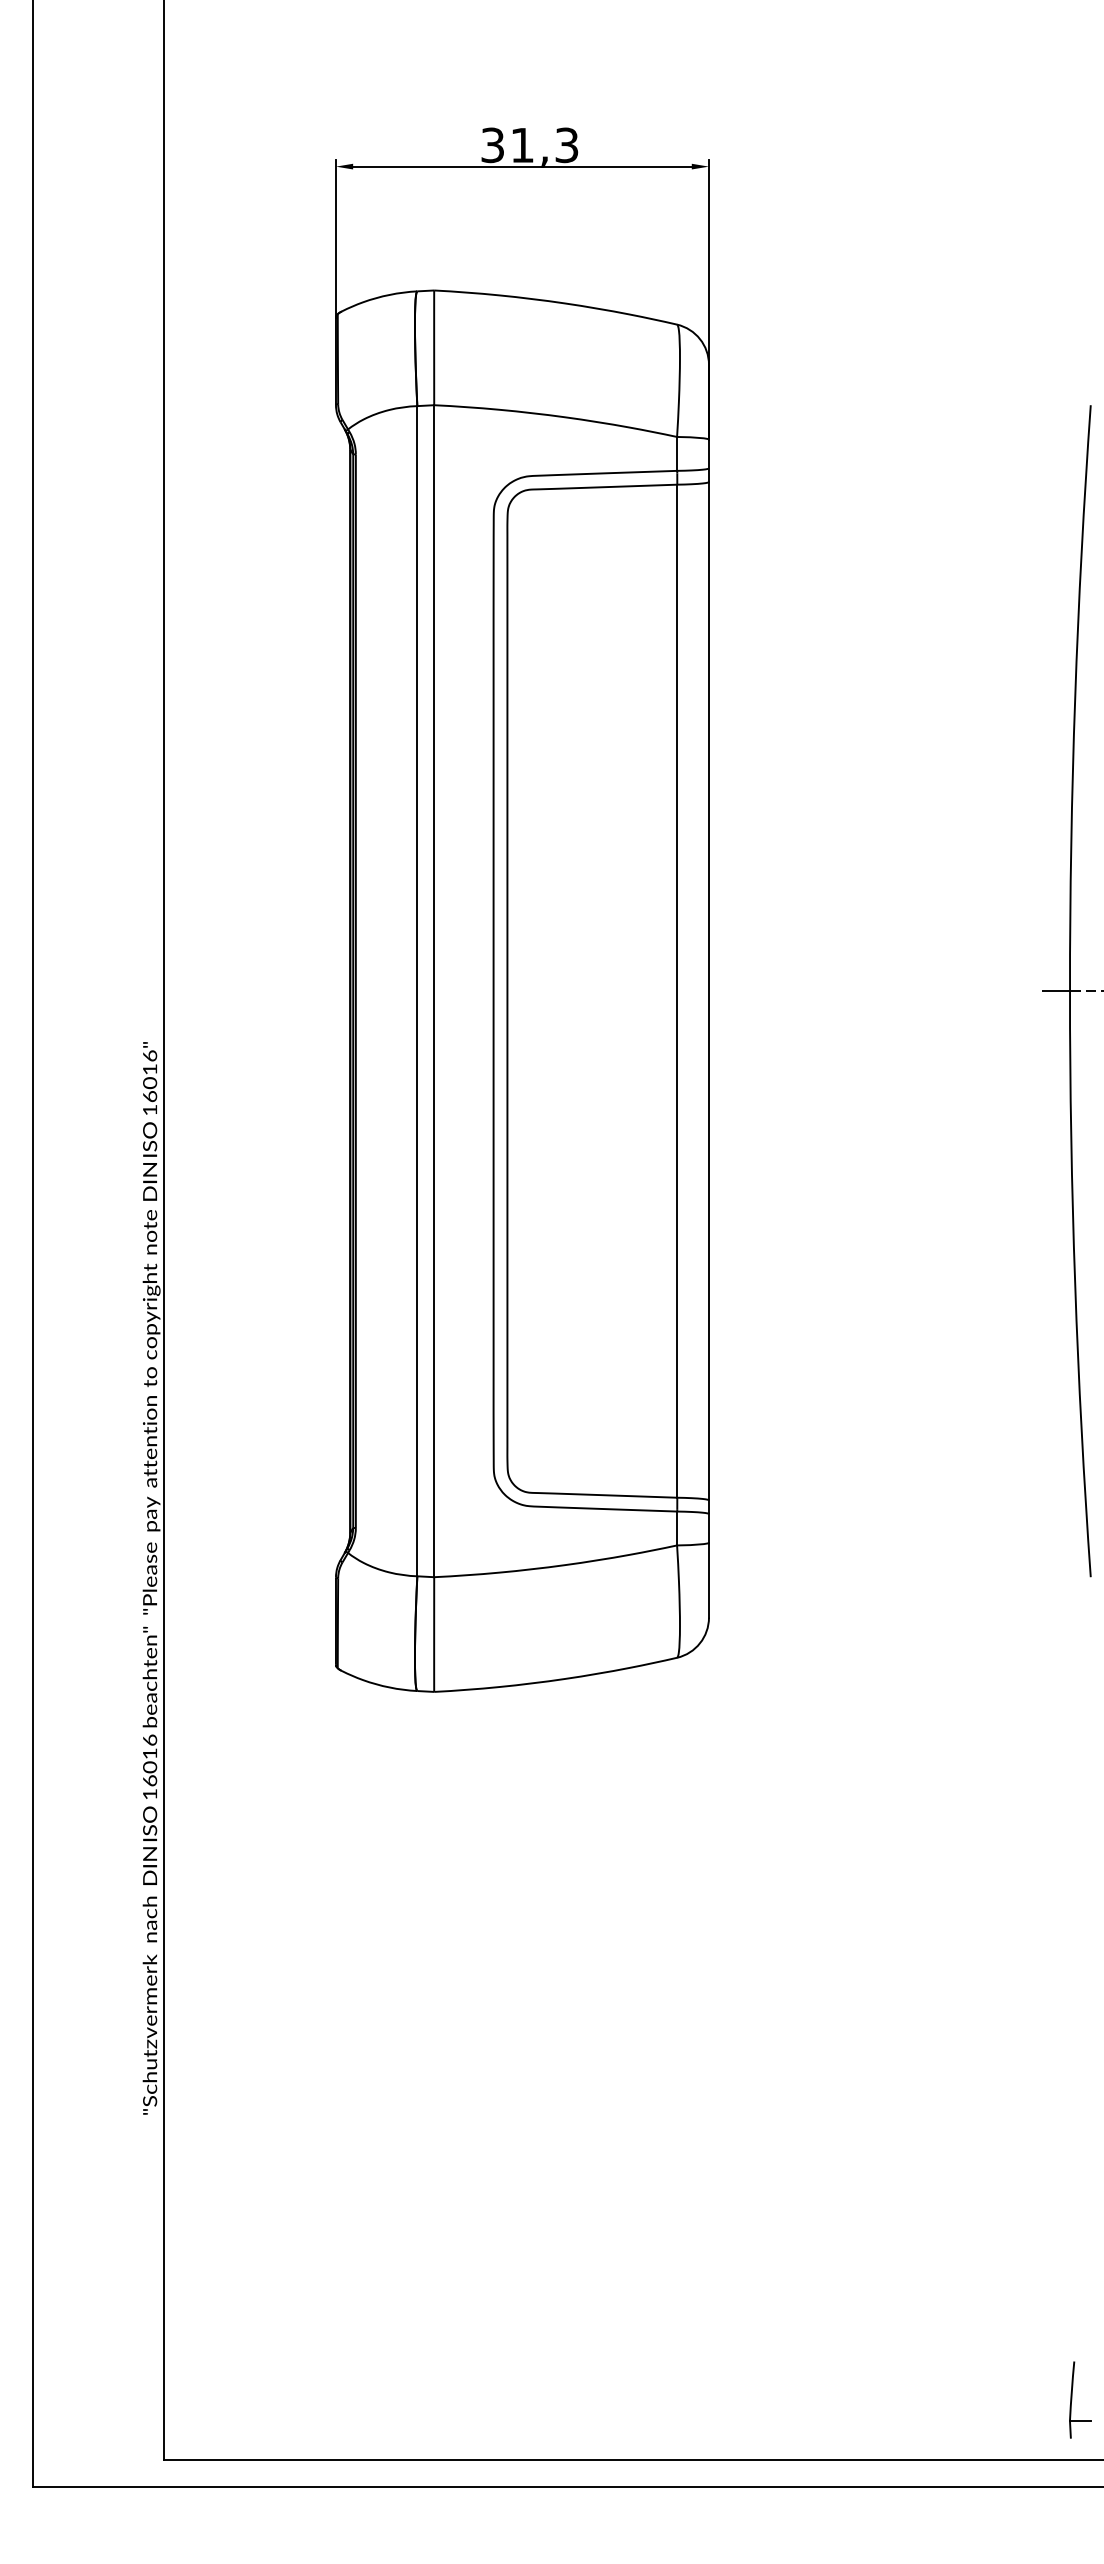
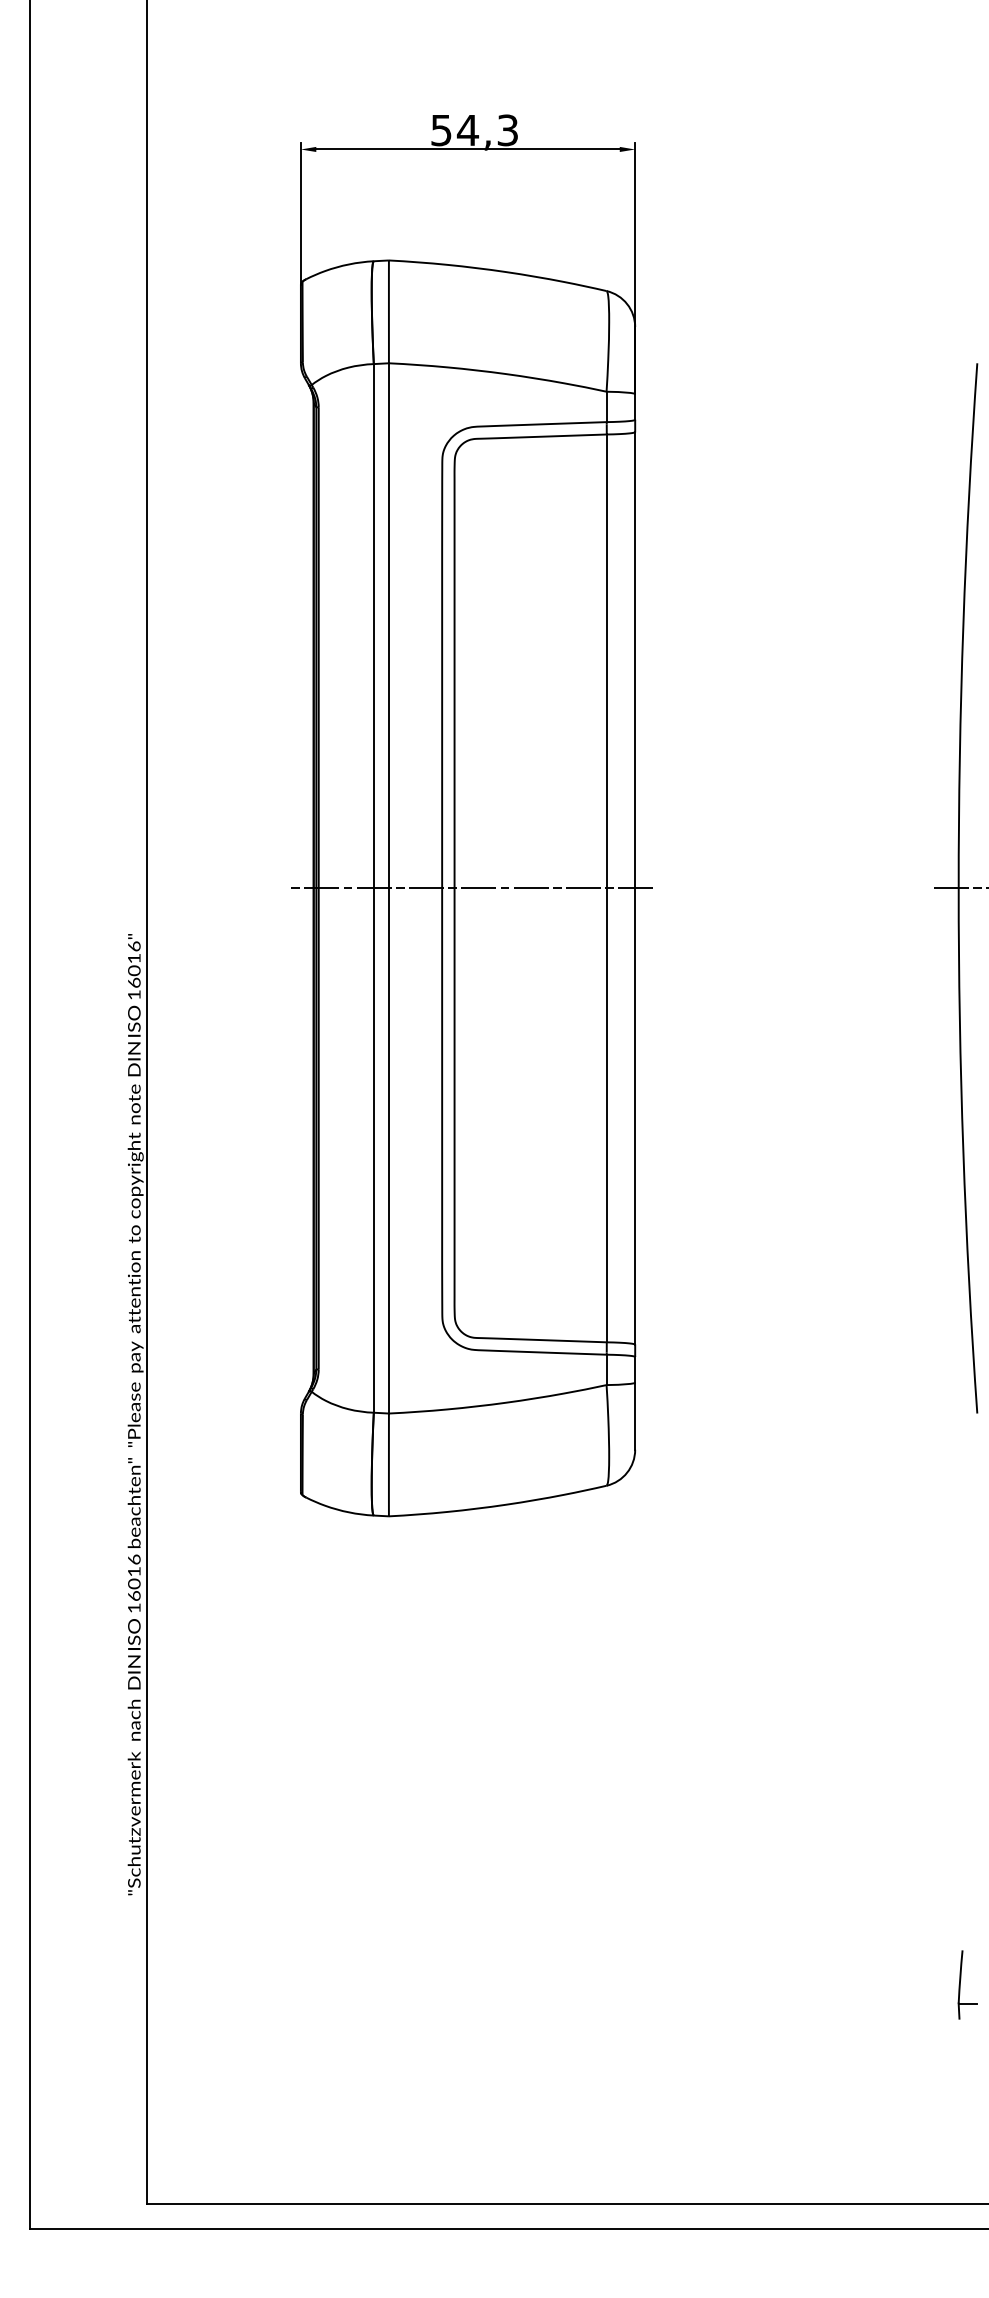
text: (508, 144) -> (455, 129), 31,3 -> 54,3
line: (526, 991) -> (471, 888), added
part: (1072, 2399) -> (960, 1984), moved

